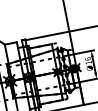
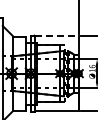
line: (48, 36) -> (57, 36), solid -> dashed

